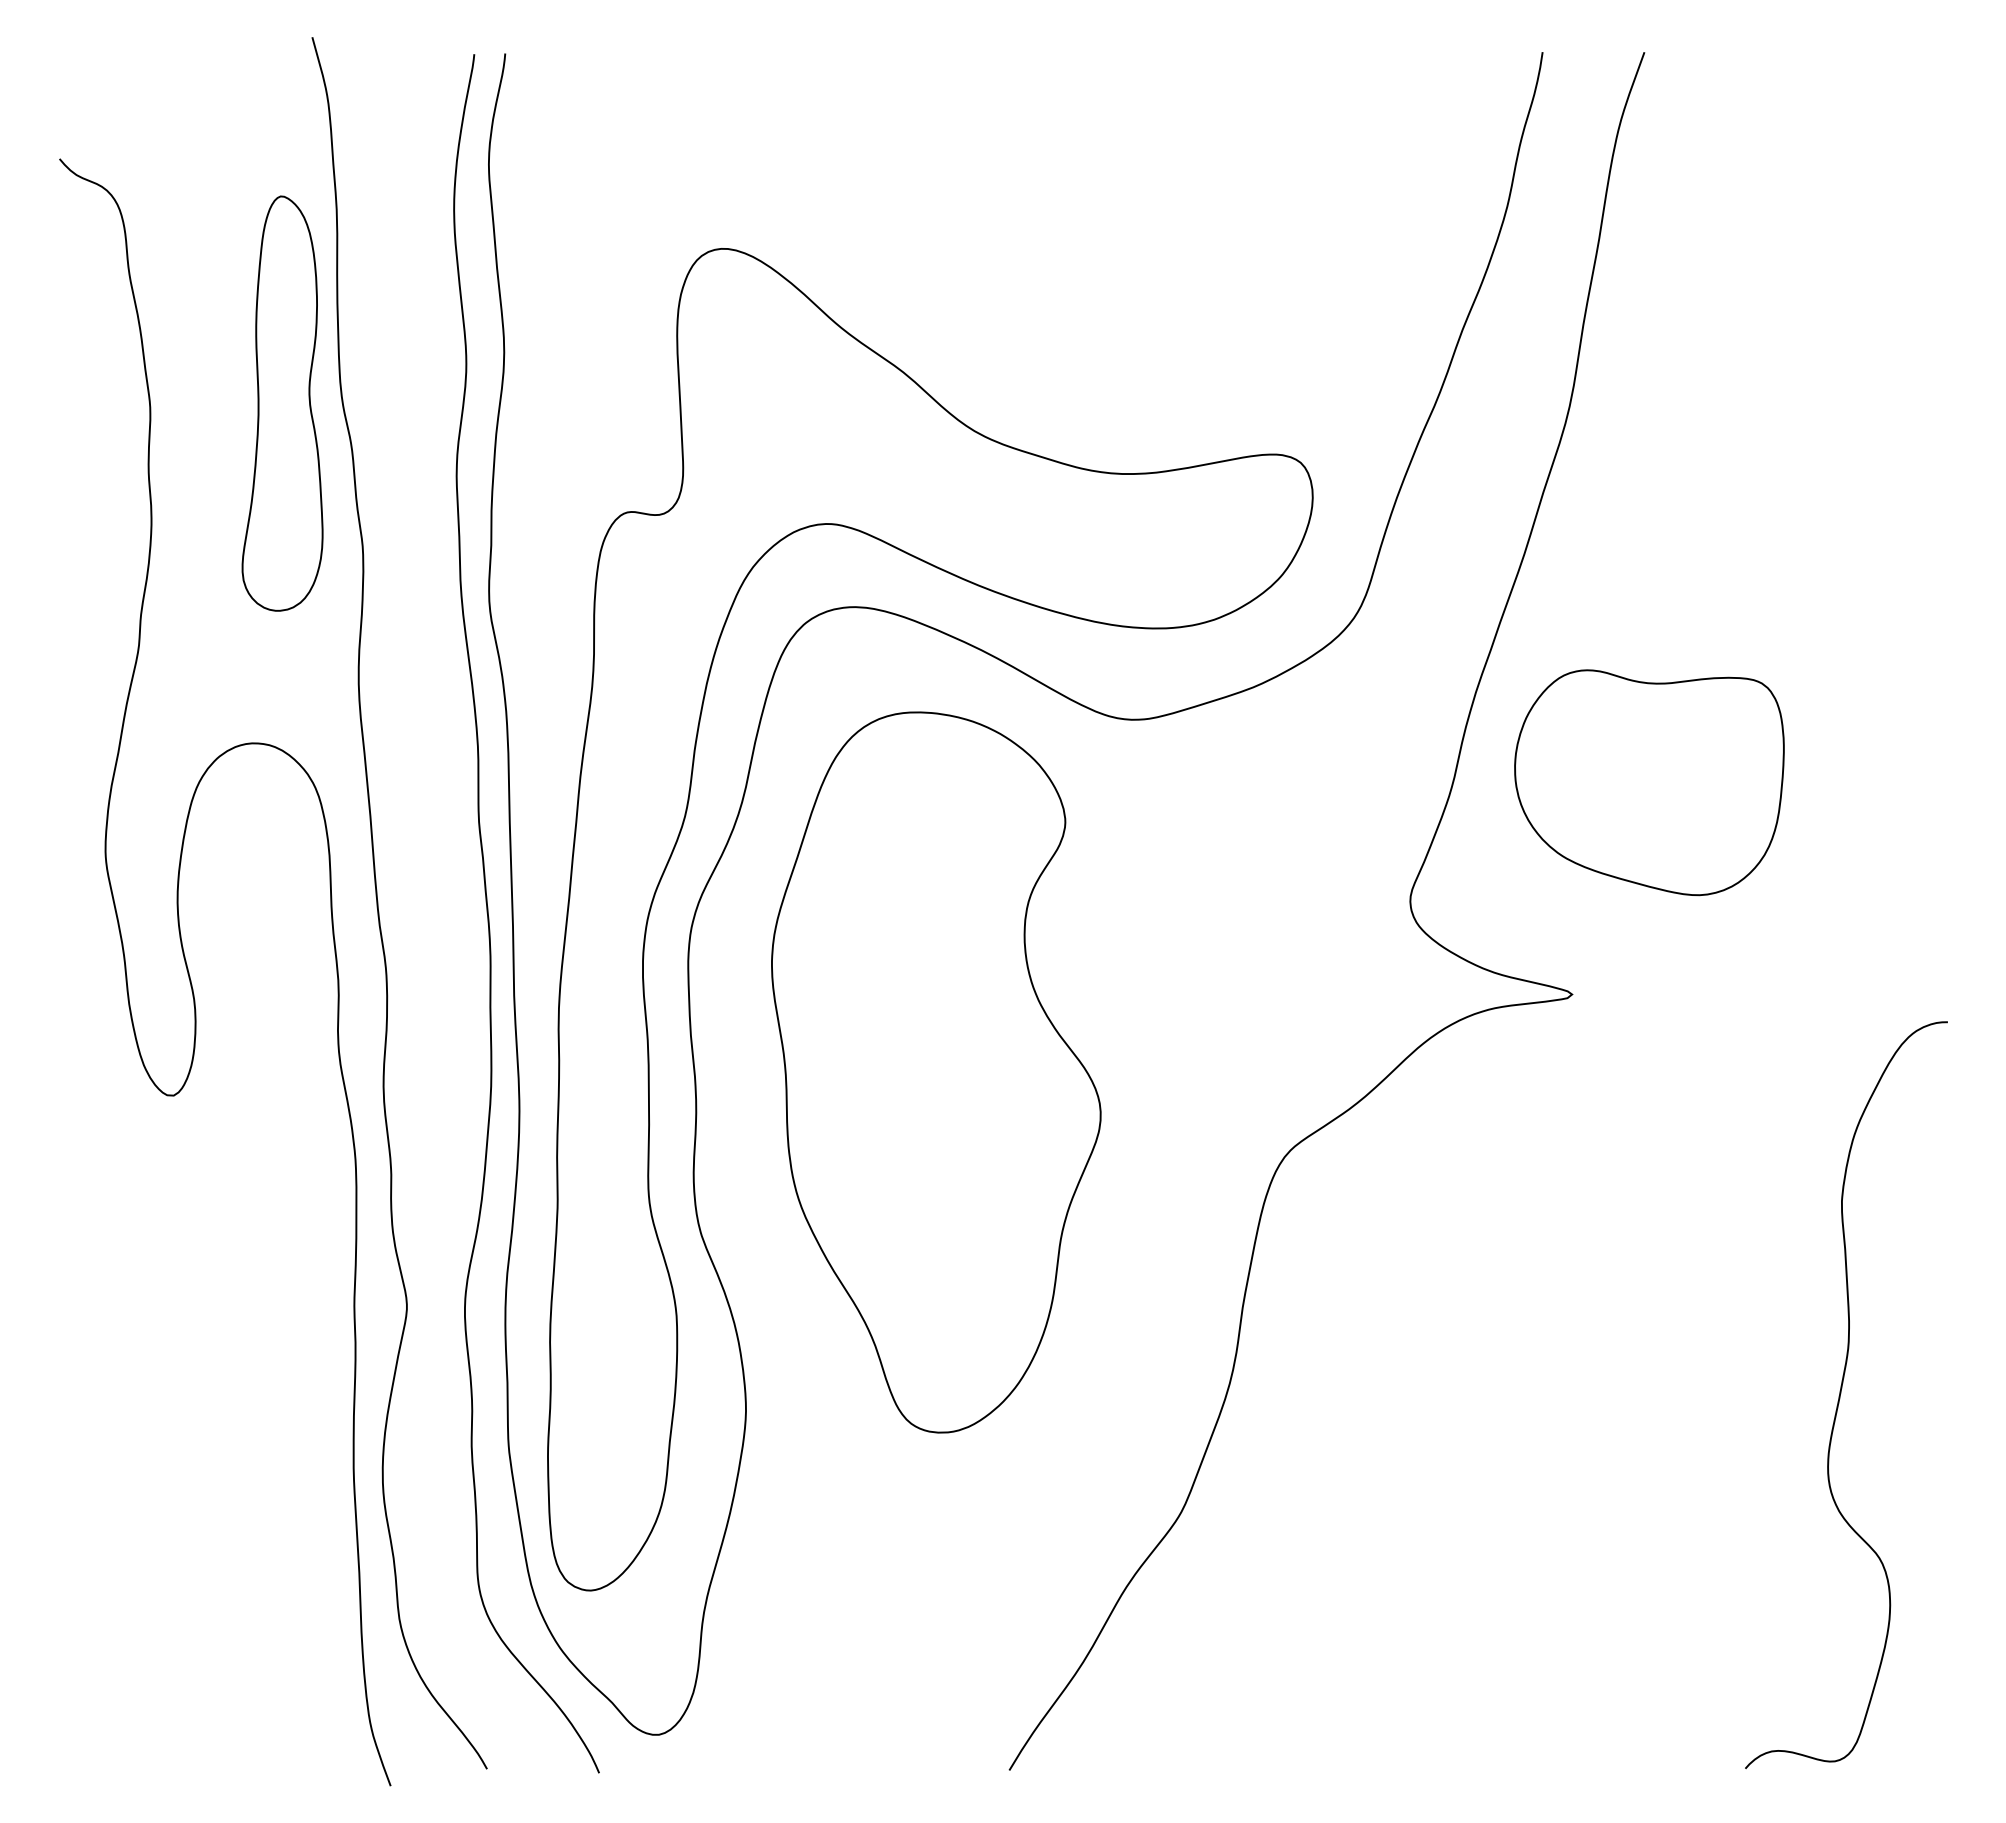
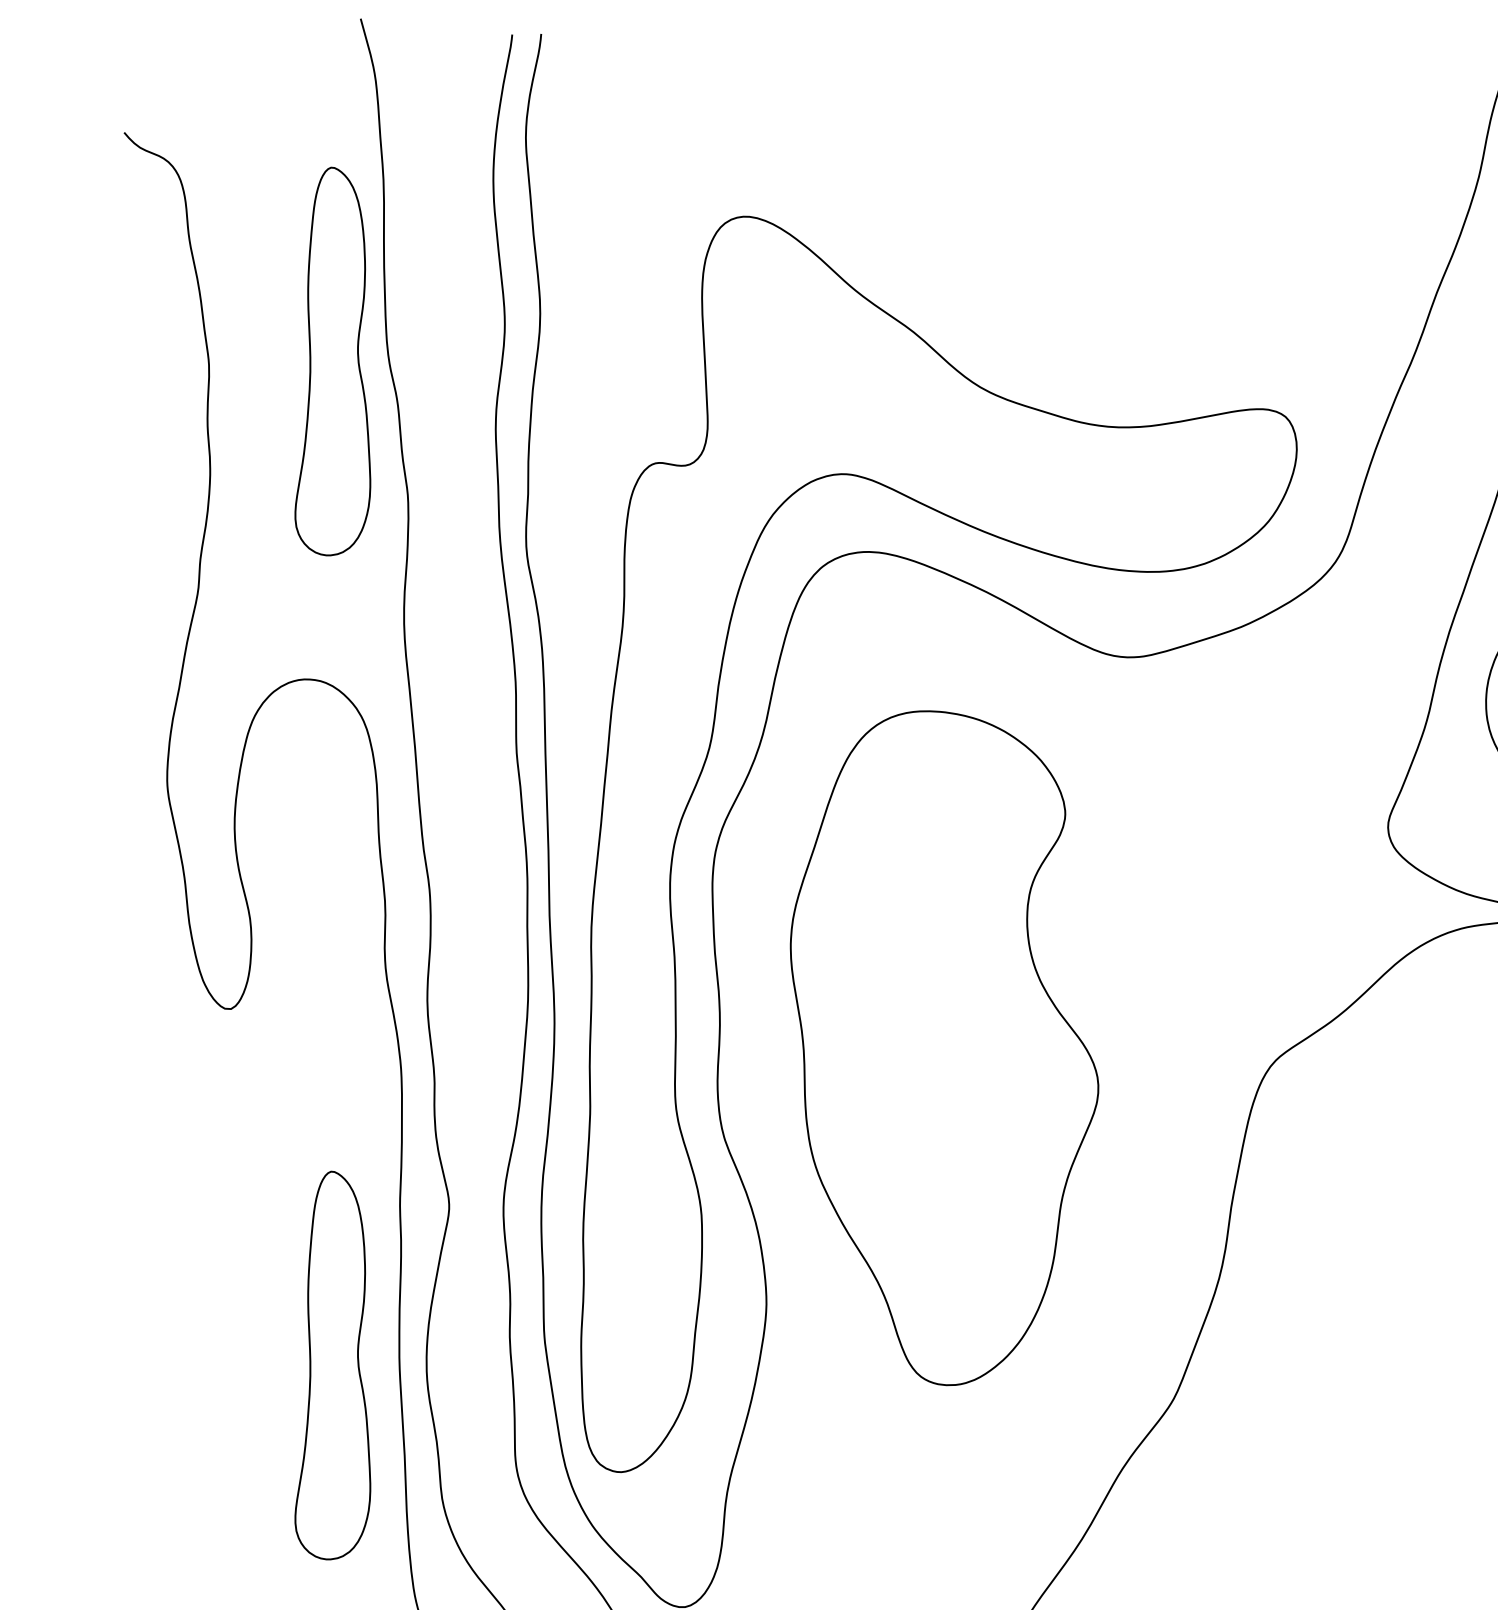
part: (936, 1072) -> (944, 1048), moved
part: (282, 1476) -> (332, 1365), added

